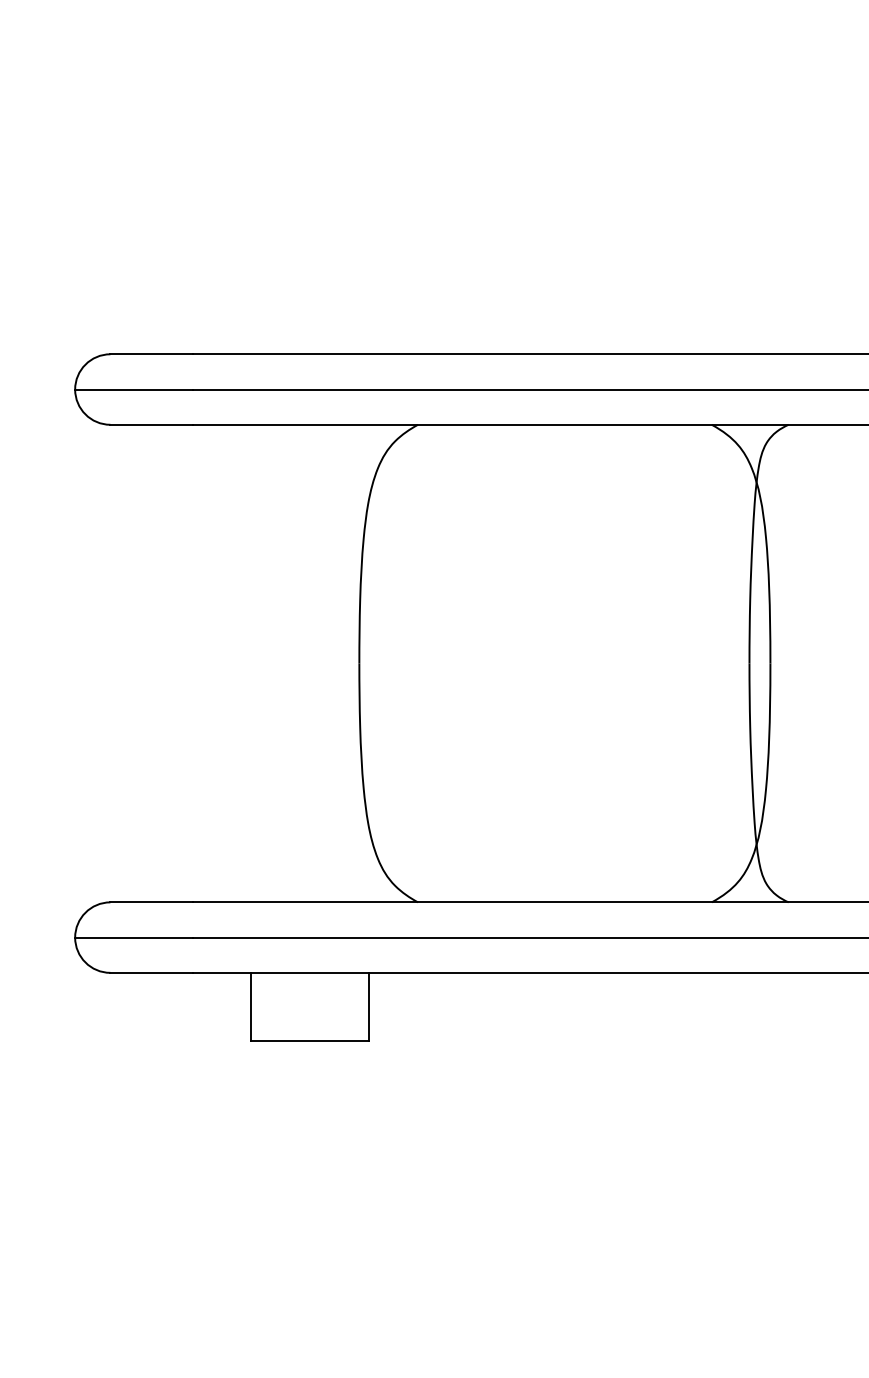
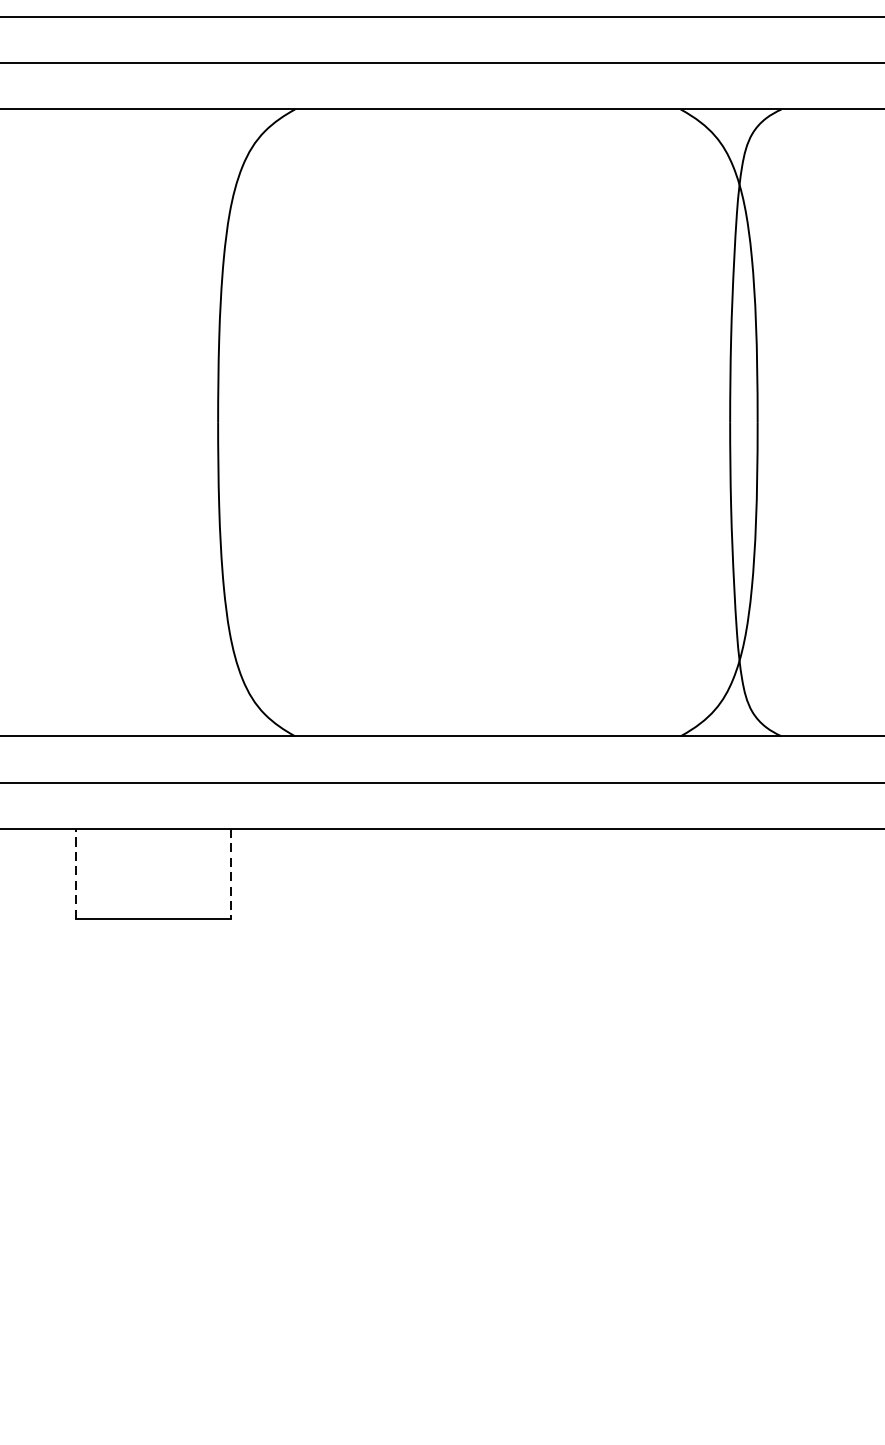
line: (251, 1006) -> (76, 872), solid -> dashed
line: (368, 1007) -> (230, 874), solid -> dashed

